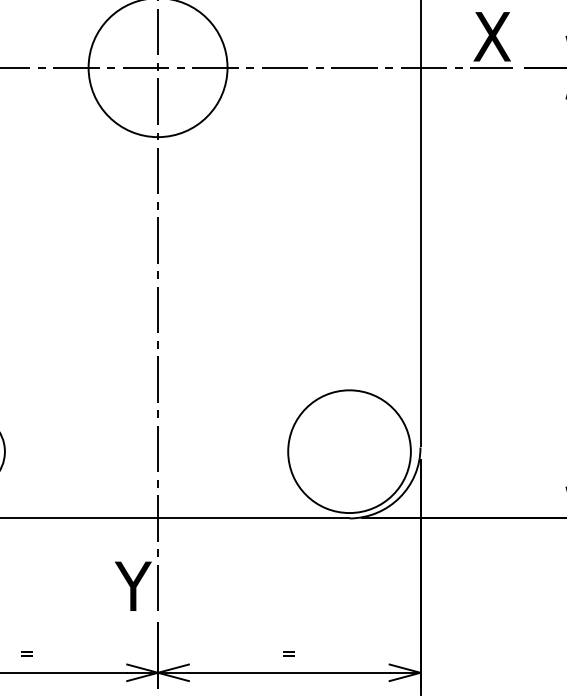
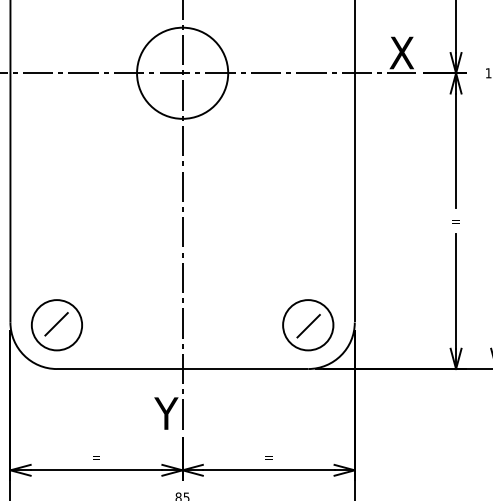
circle: (349, 452) -> (308, 325), size x0.62
line: (349, 452) -> (308, 325), added

